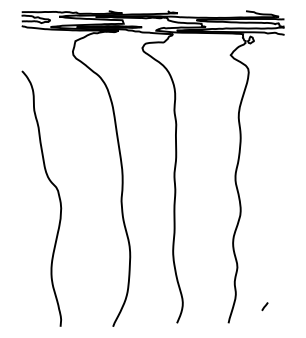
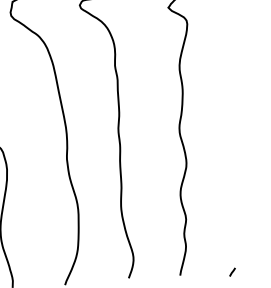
curve: (264, 306) -> (232, 272), moved

